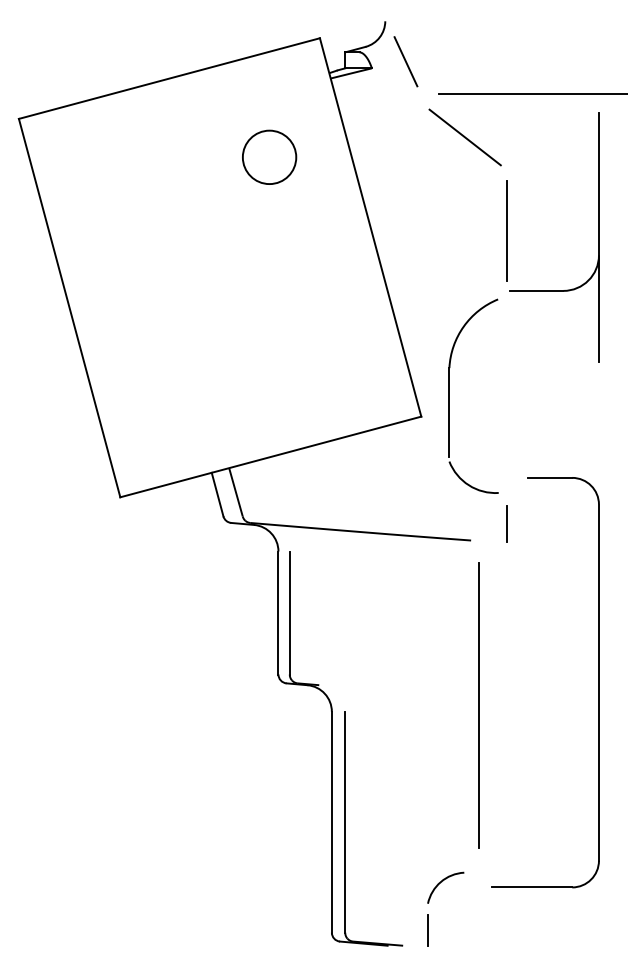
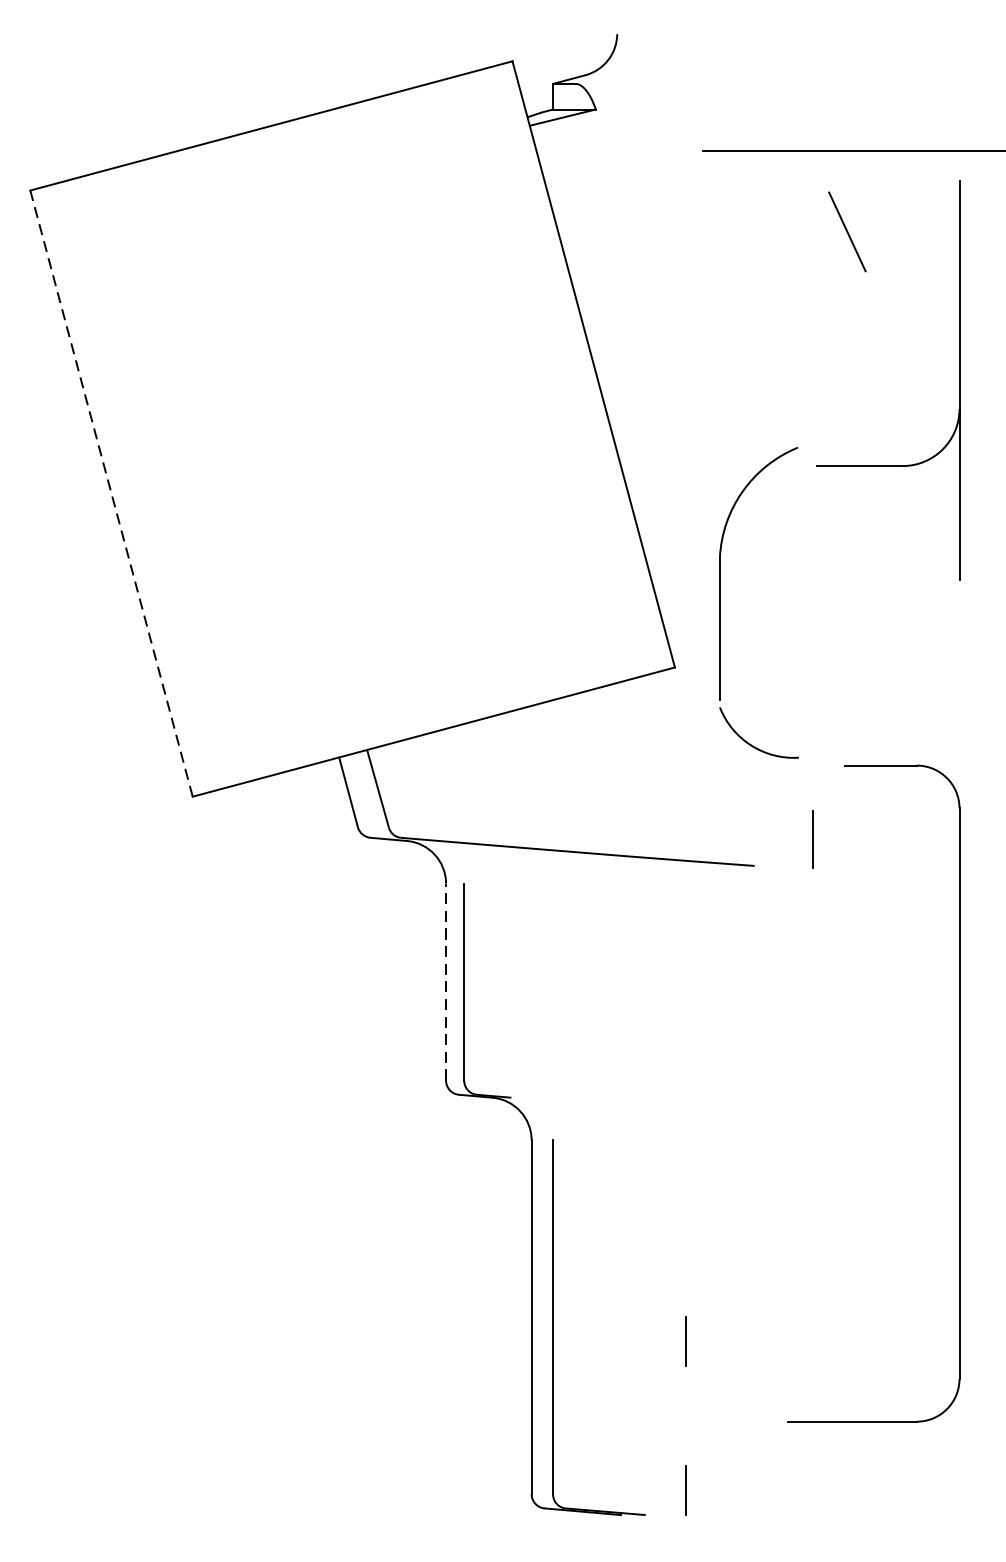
line: (405, 61) -> (846, 231), moved
line: (464, 137) -> (744, 220), removed
circle: (269, 156) -> (431, 250), removed
line: (507, 231) -> (812, 370), removed
line: (69, 308) -> (111, 494), solid -> dashed
part: (449, 395) -> (720, 601), moved
line: (278, 612) -> (446, 981), solid -> dashed
line: (479, 705) -> (768, 1130), removed
line: (427, 837) -> (684, 1341), added
arc: (443, 881) -> (710, 1412), removed

